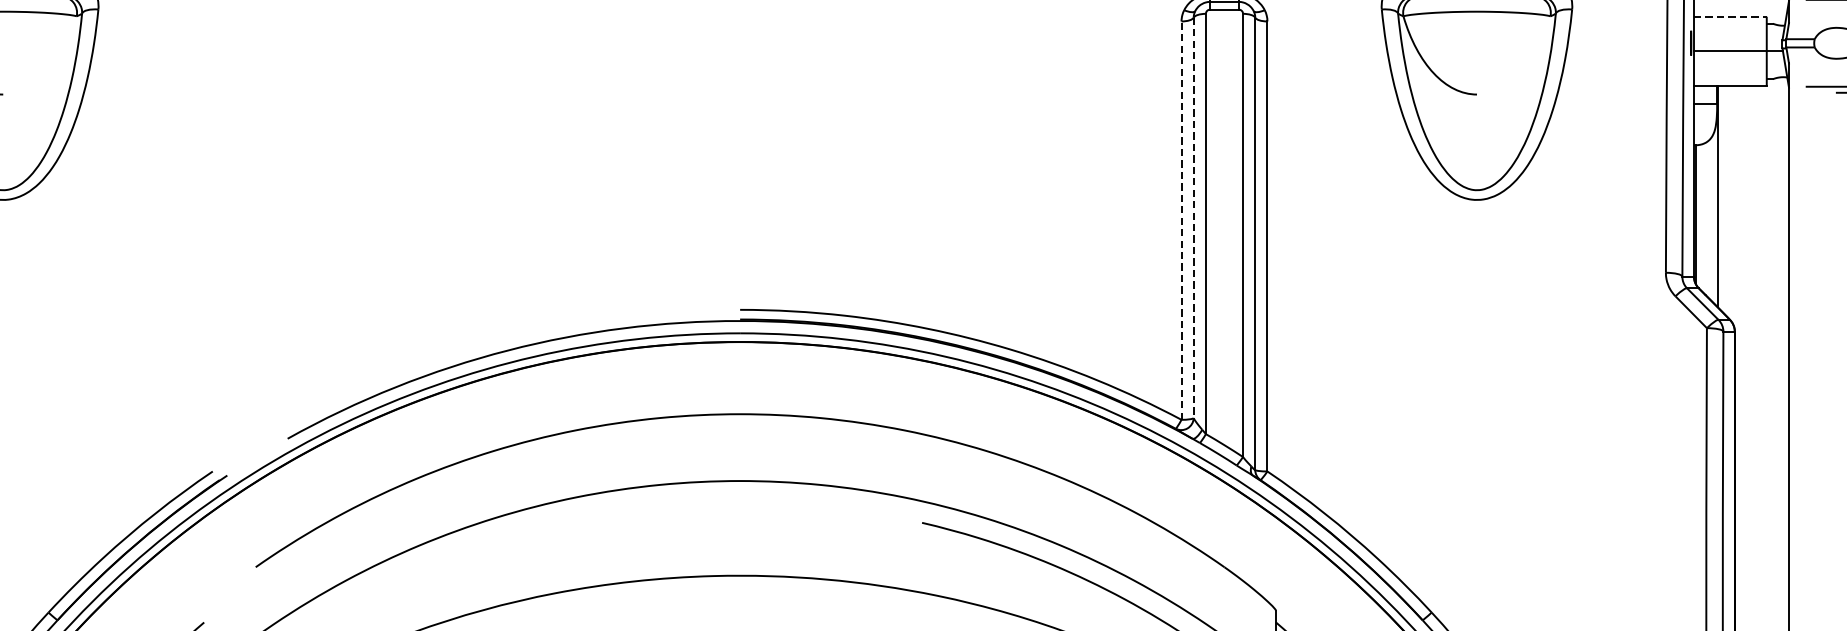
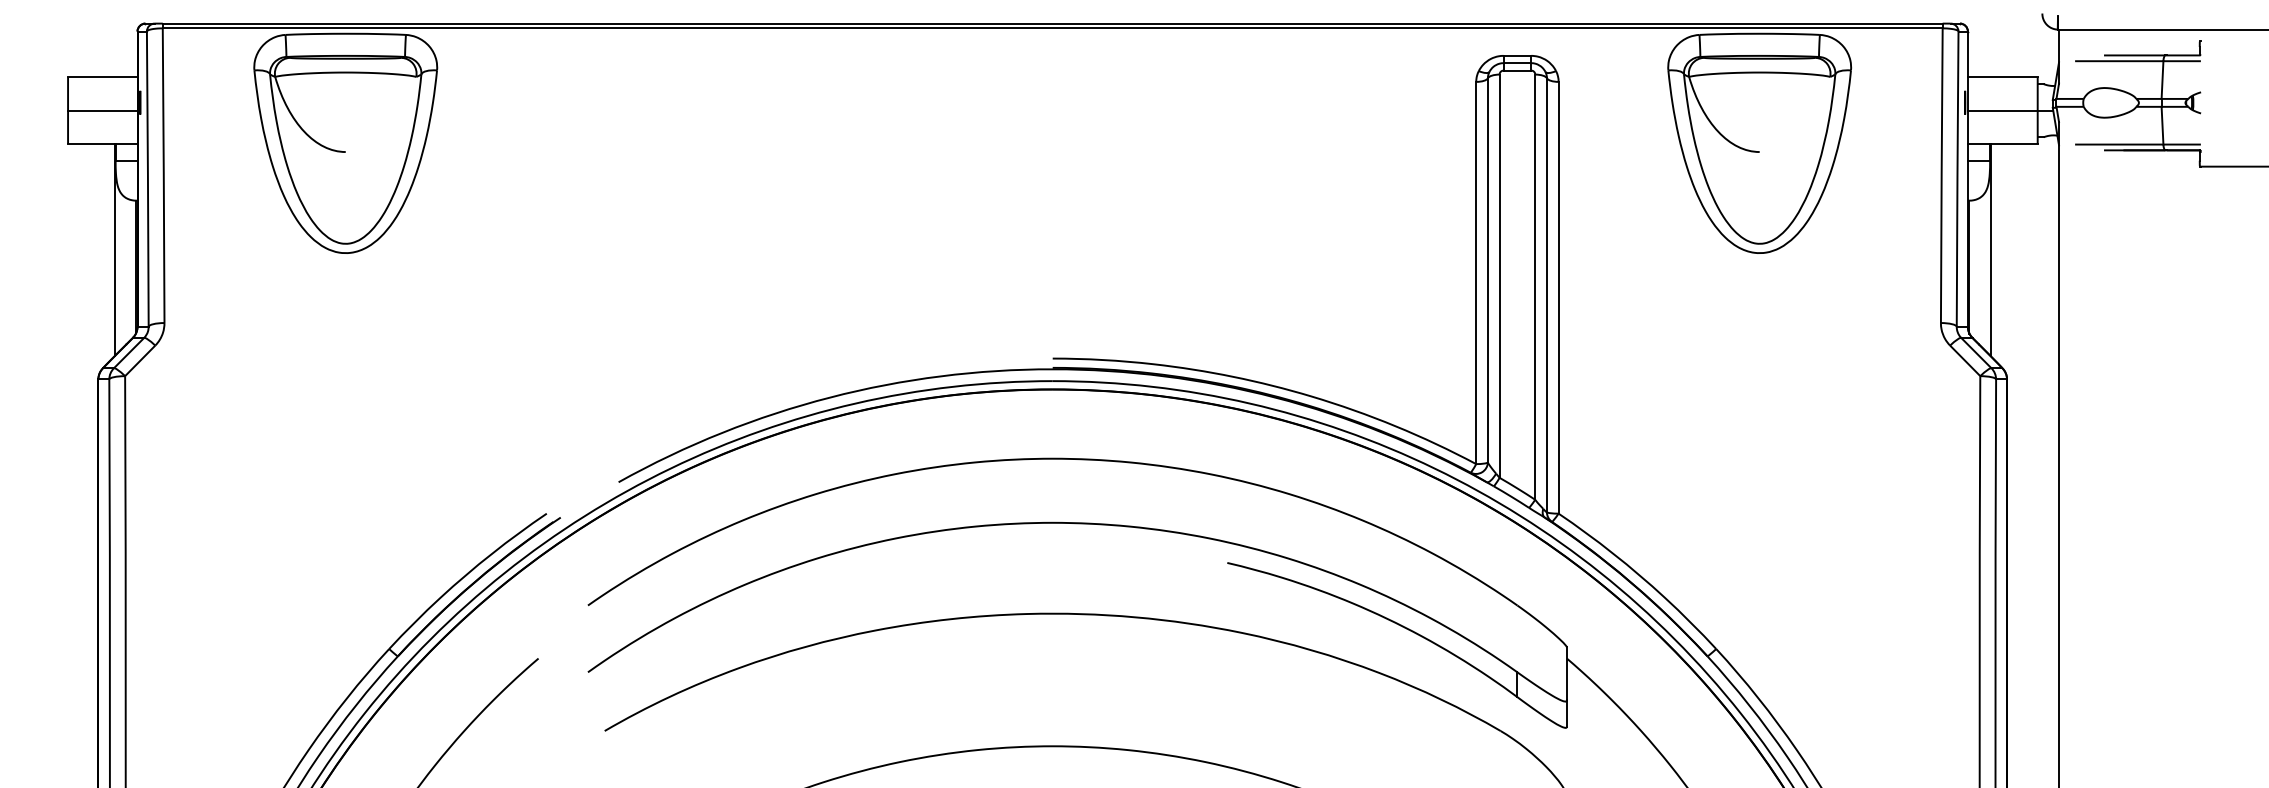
line: (1730, 16) -> (2002, 77), dashed -> solid
line: (1193, 218) -> (1487, 270), dashed -> solid
line: (1181, 220) -> (1476, 272), dashed -> solid

